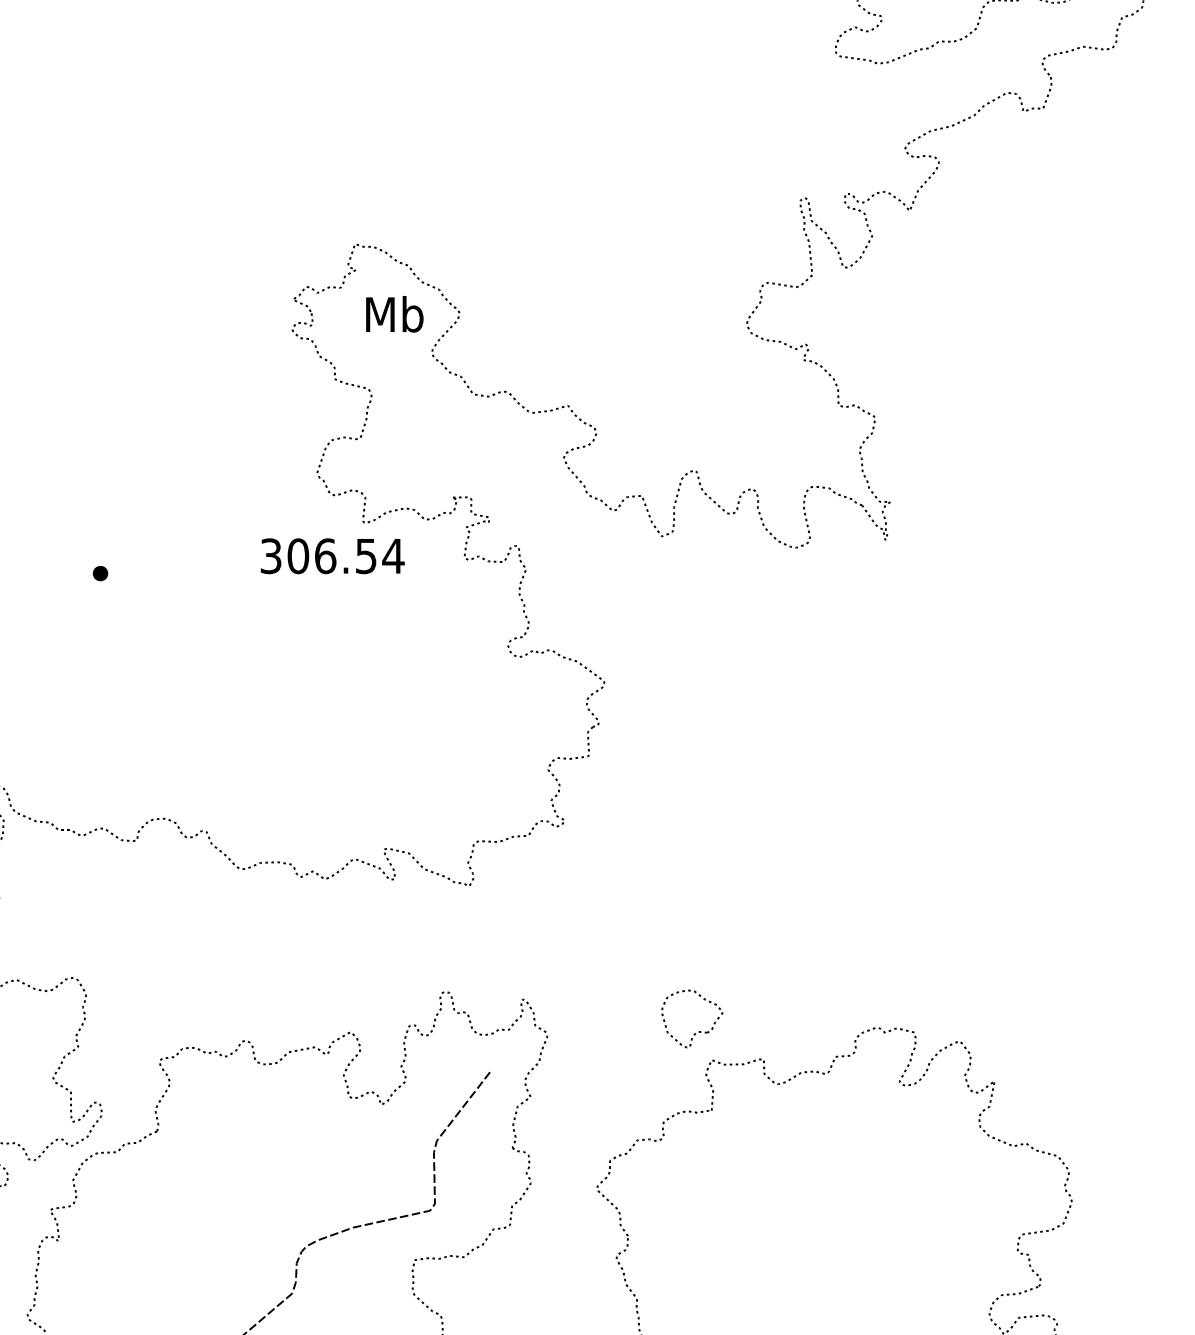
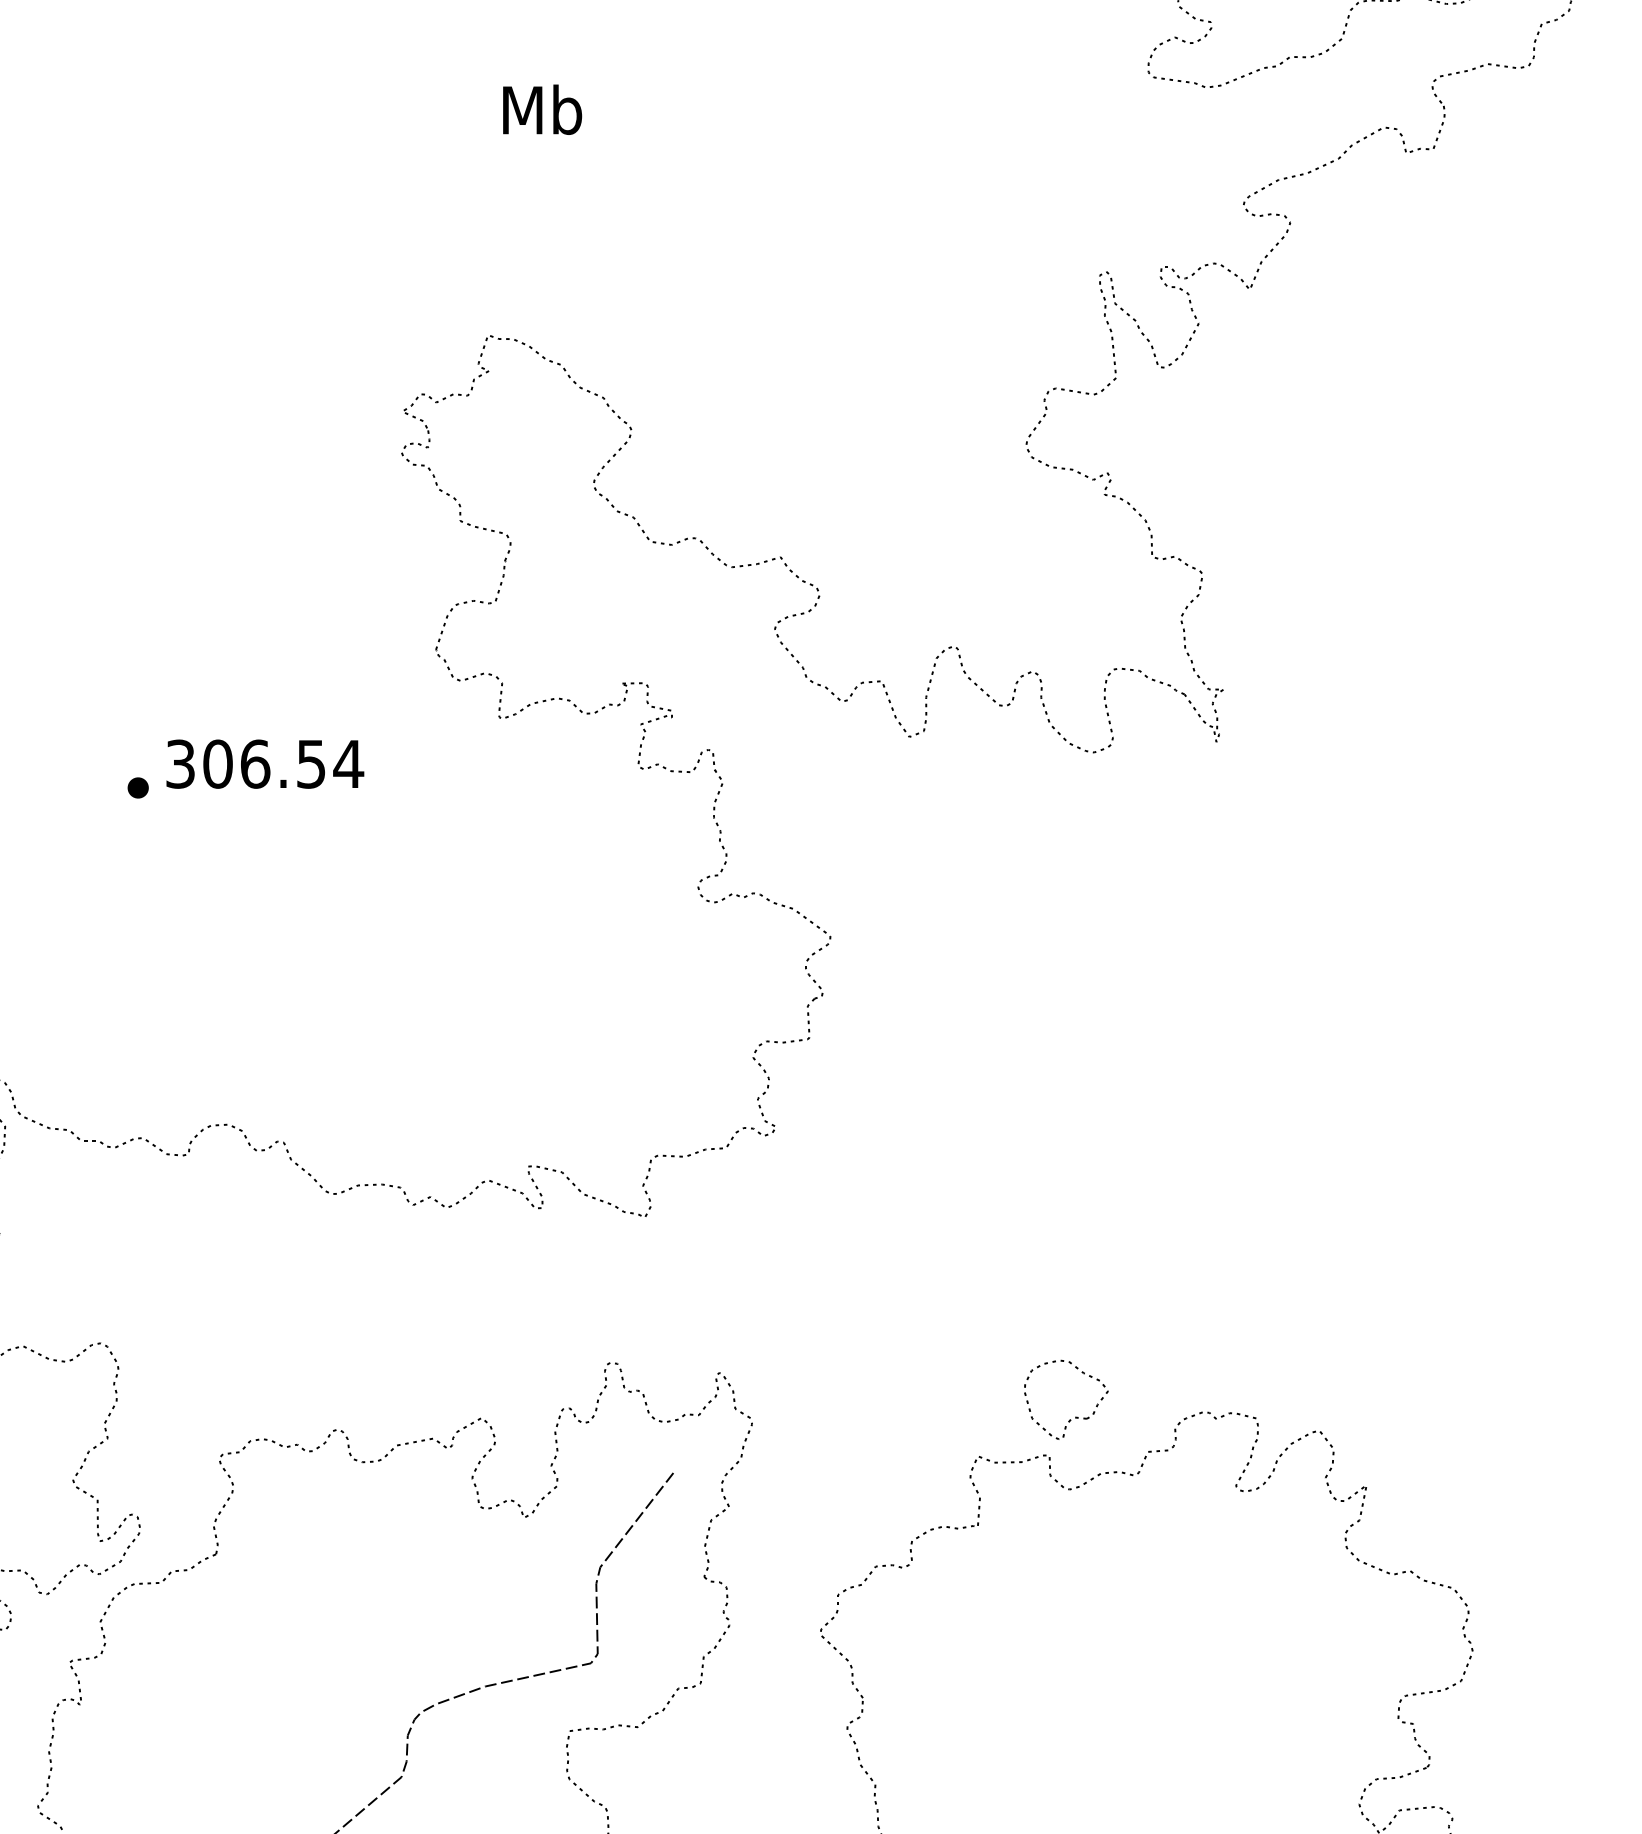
text: (394, 314) -> (542, 109), moved
text: (332, 555) -> (265, 763), moved
part: (699, 1031) -> (1075, 1416), moved

